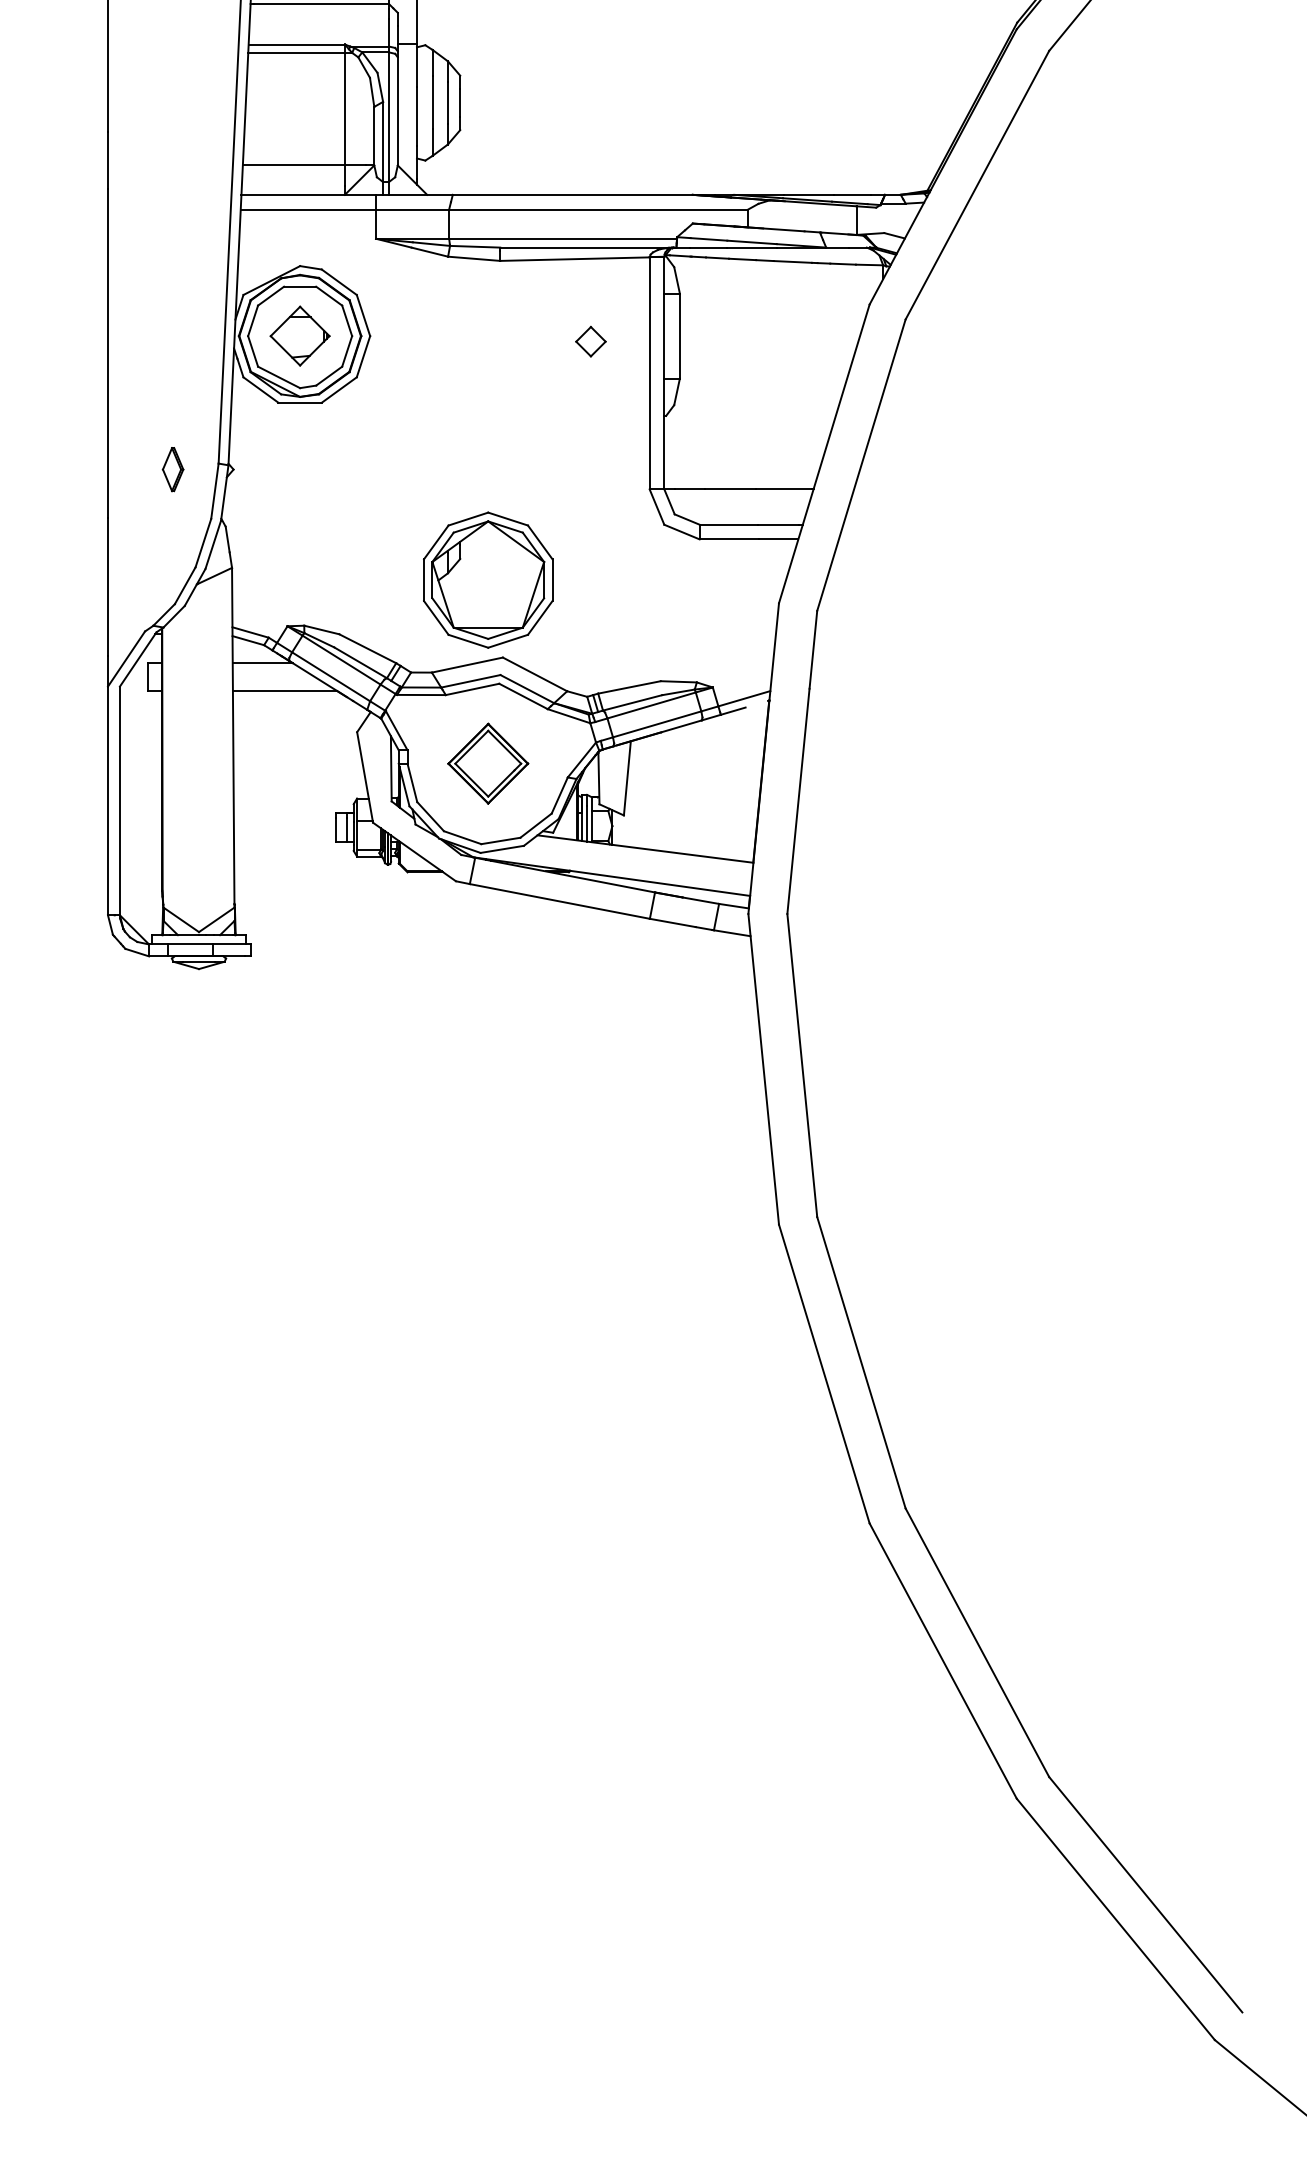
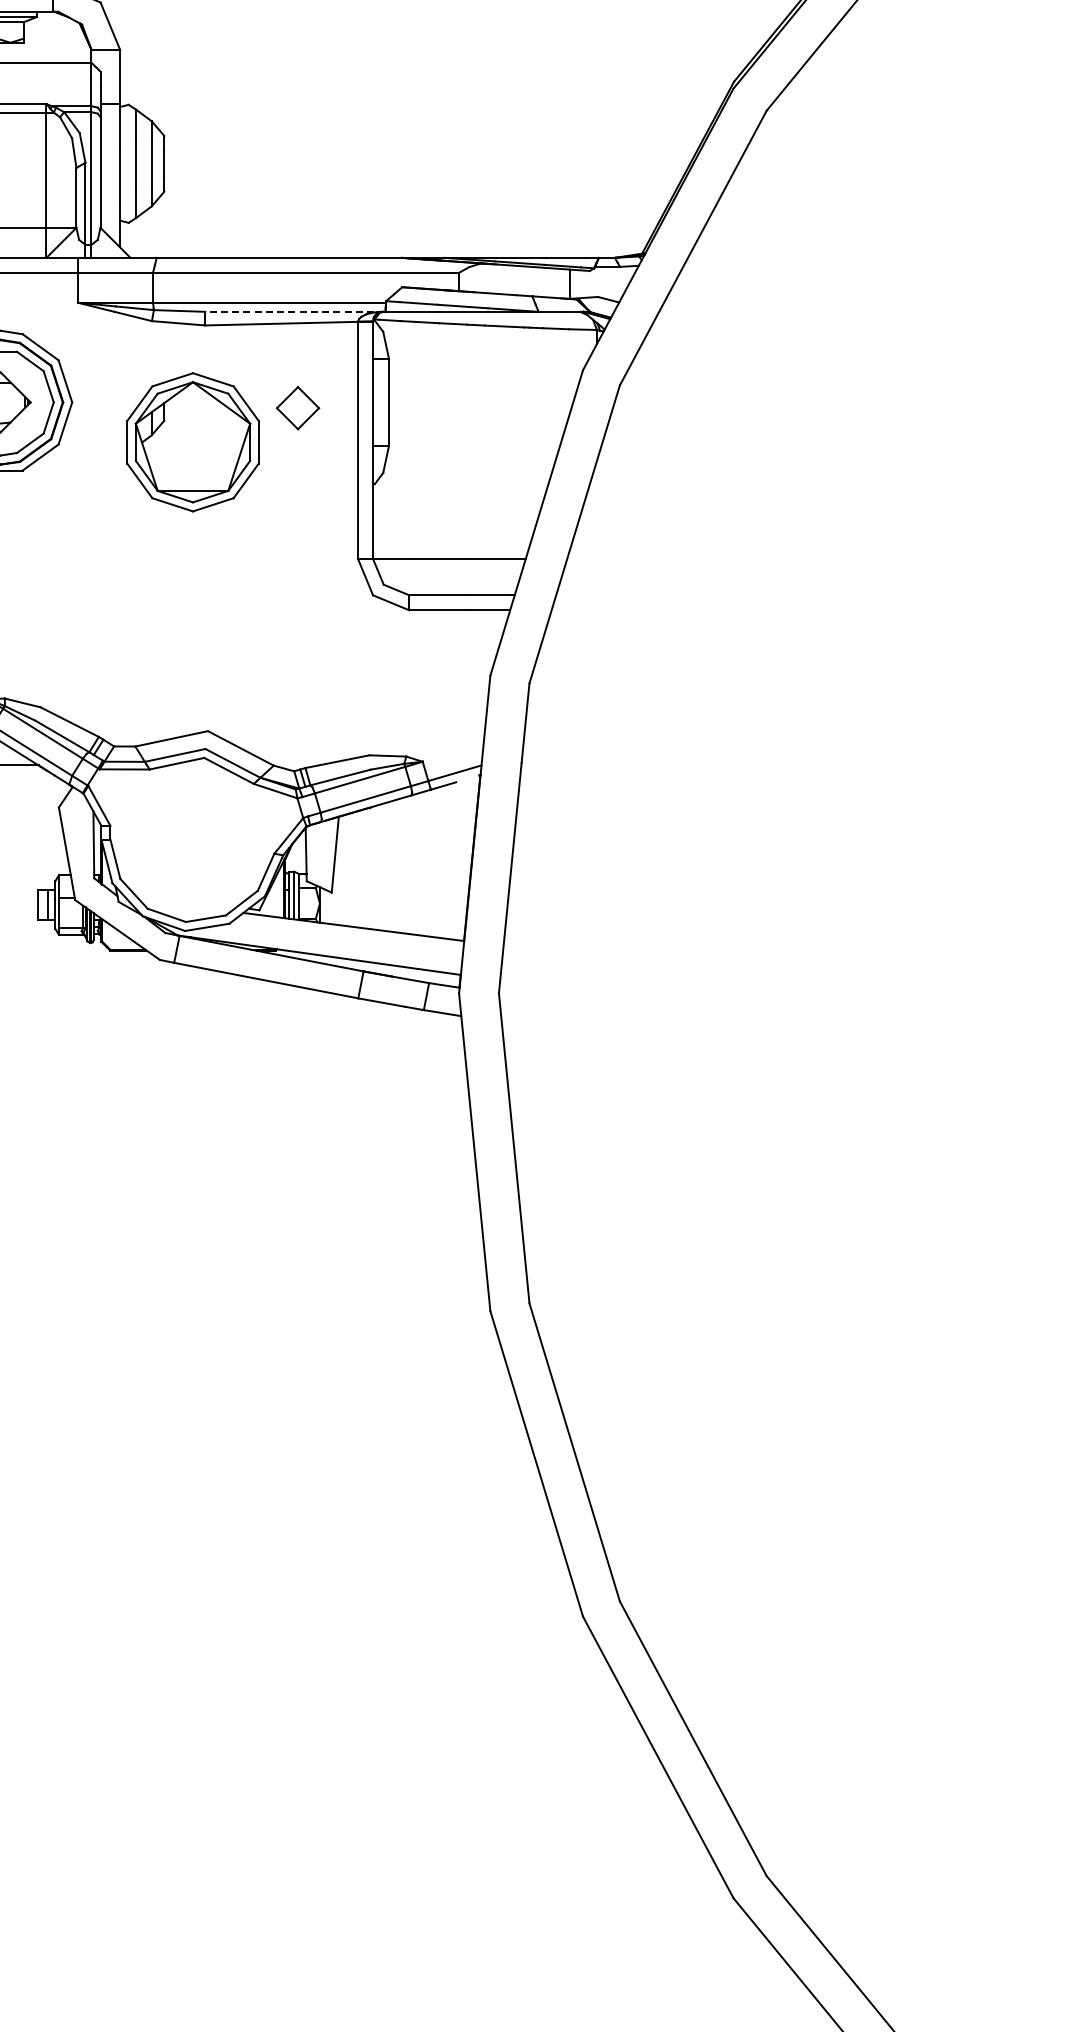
line: (587, 247) -> (294, 311), solid -> dashed
part: (590, 341) -> (297, 407), size x1.4
part: (488, 579) -> (193, 441), moved
part: (488, 763) -> (193, 839), removed

